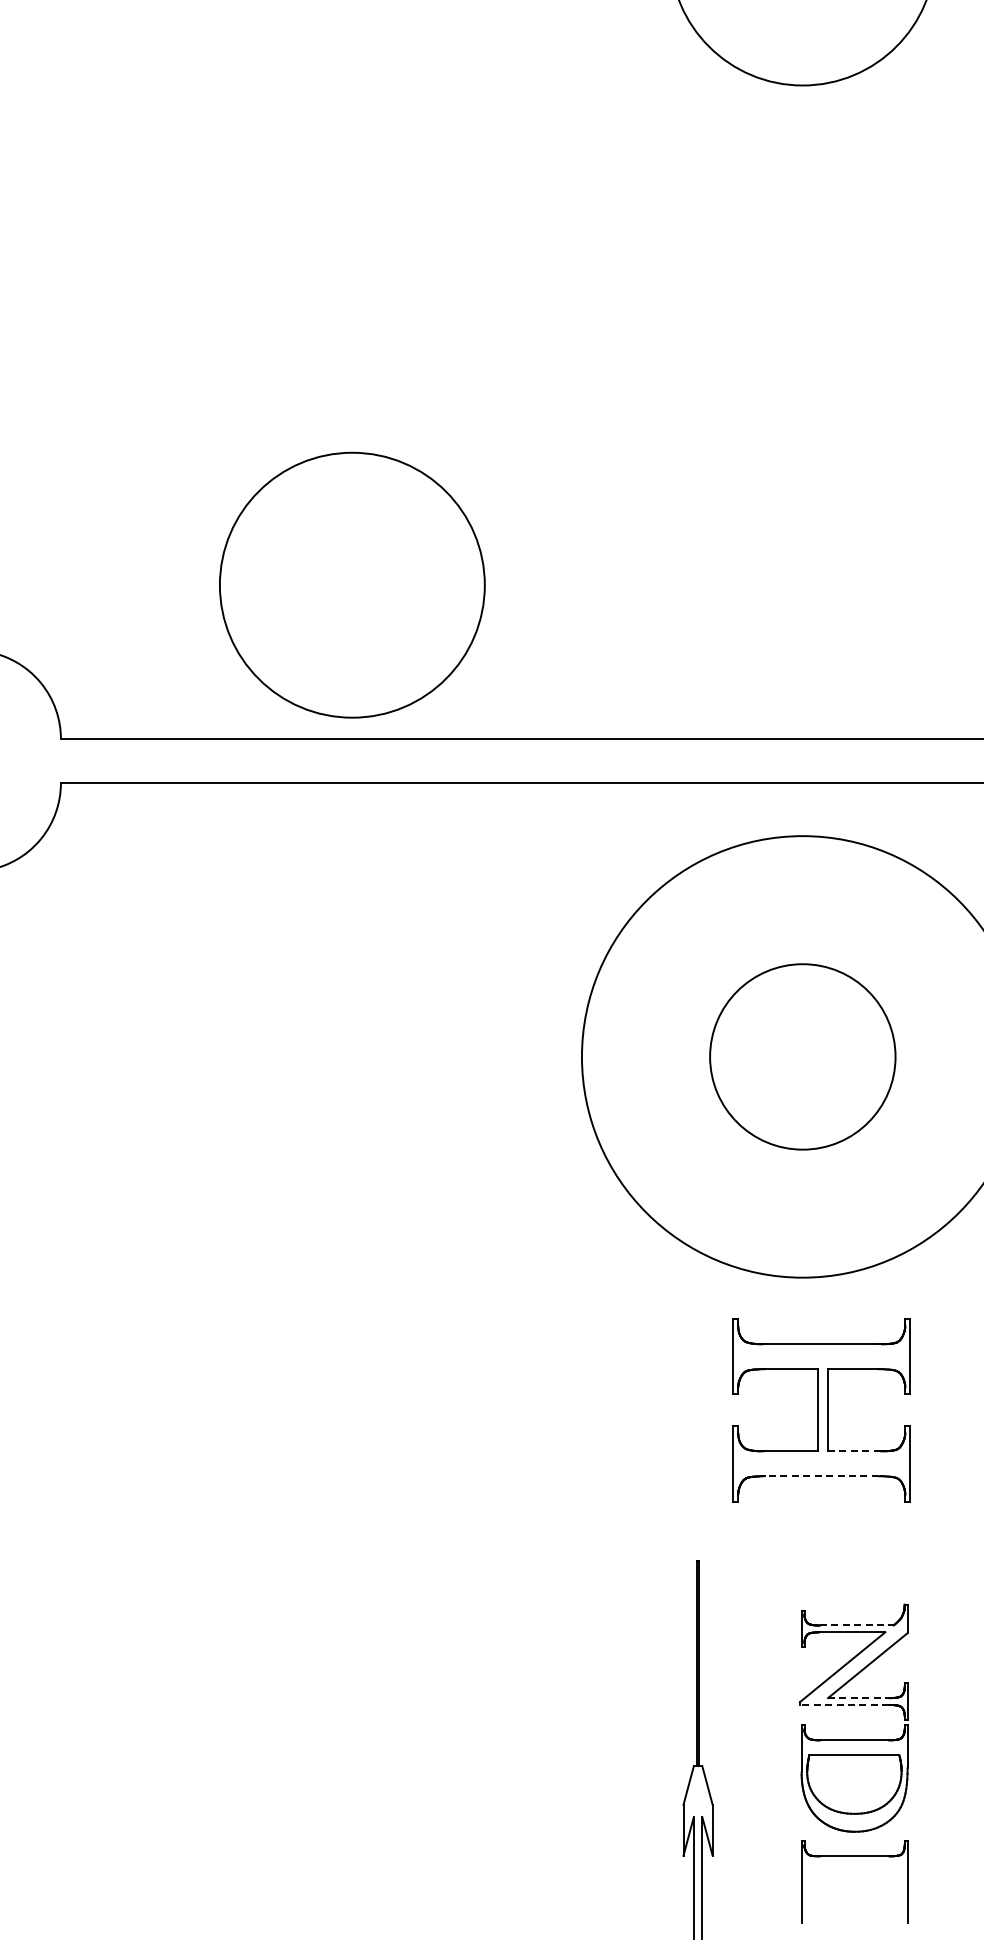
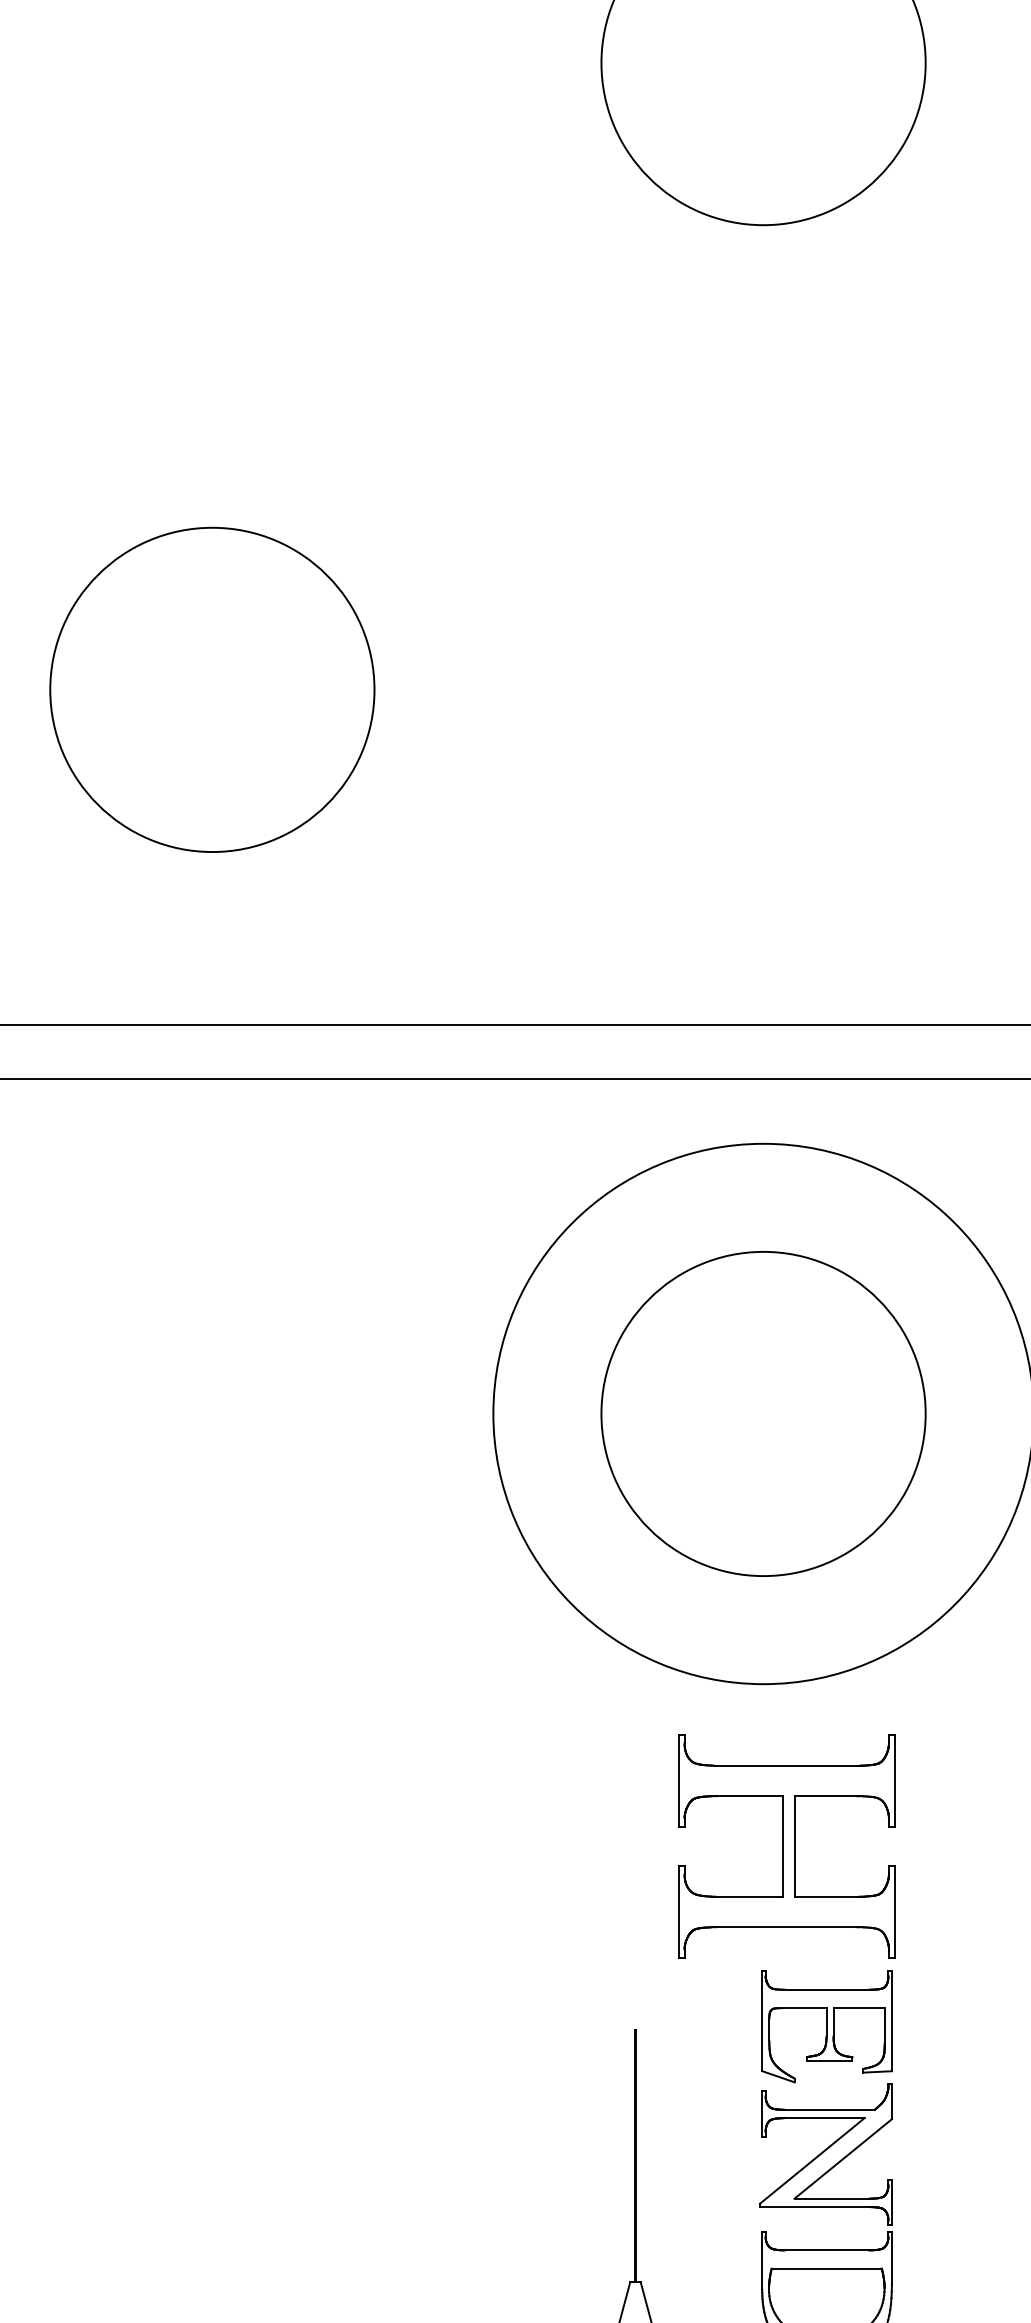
circle: (352, 584) -> (212, 689), moved
circle: (802, 1056) -> (763, 1413), size x1.43
line: (853, 1451) -> (825, 1896), dashed -> solid
line: (821, 1476) -> (786, 1927), dashed -> solid
part: (854, 1557) -> (826, 2026), added
line: (856, 1625) -> (829, 2109), dashed -> solid
line: (858, 1698) -> (831, 2199), dashed -> solid
line: (844, 1704) -> (814, 2206), dashed -> solid

